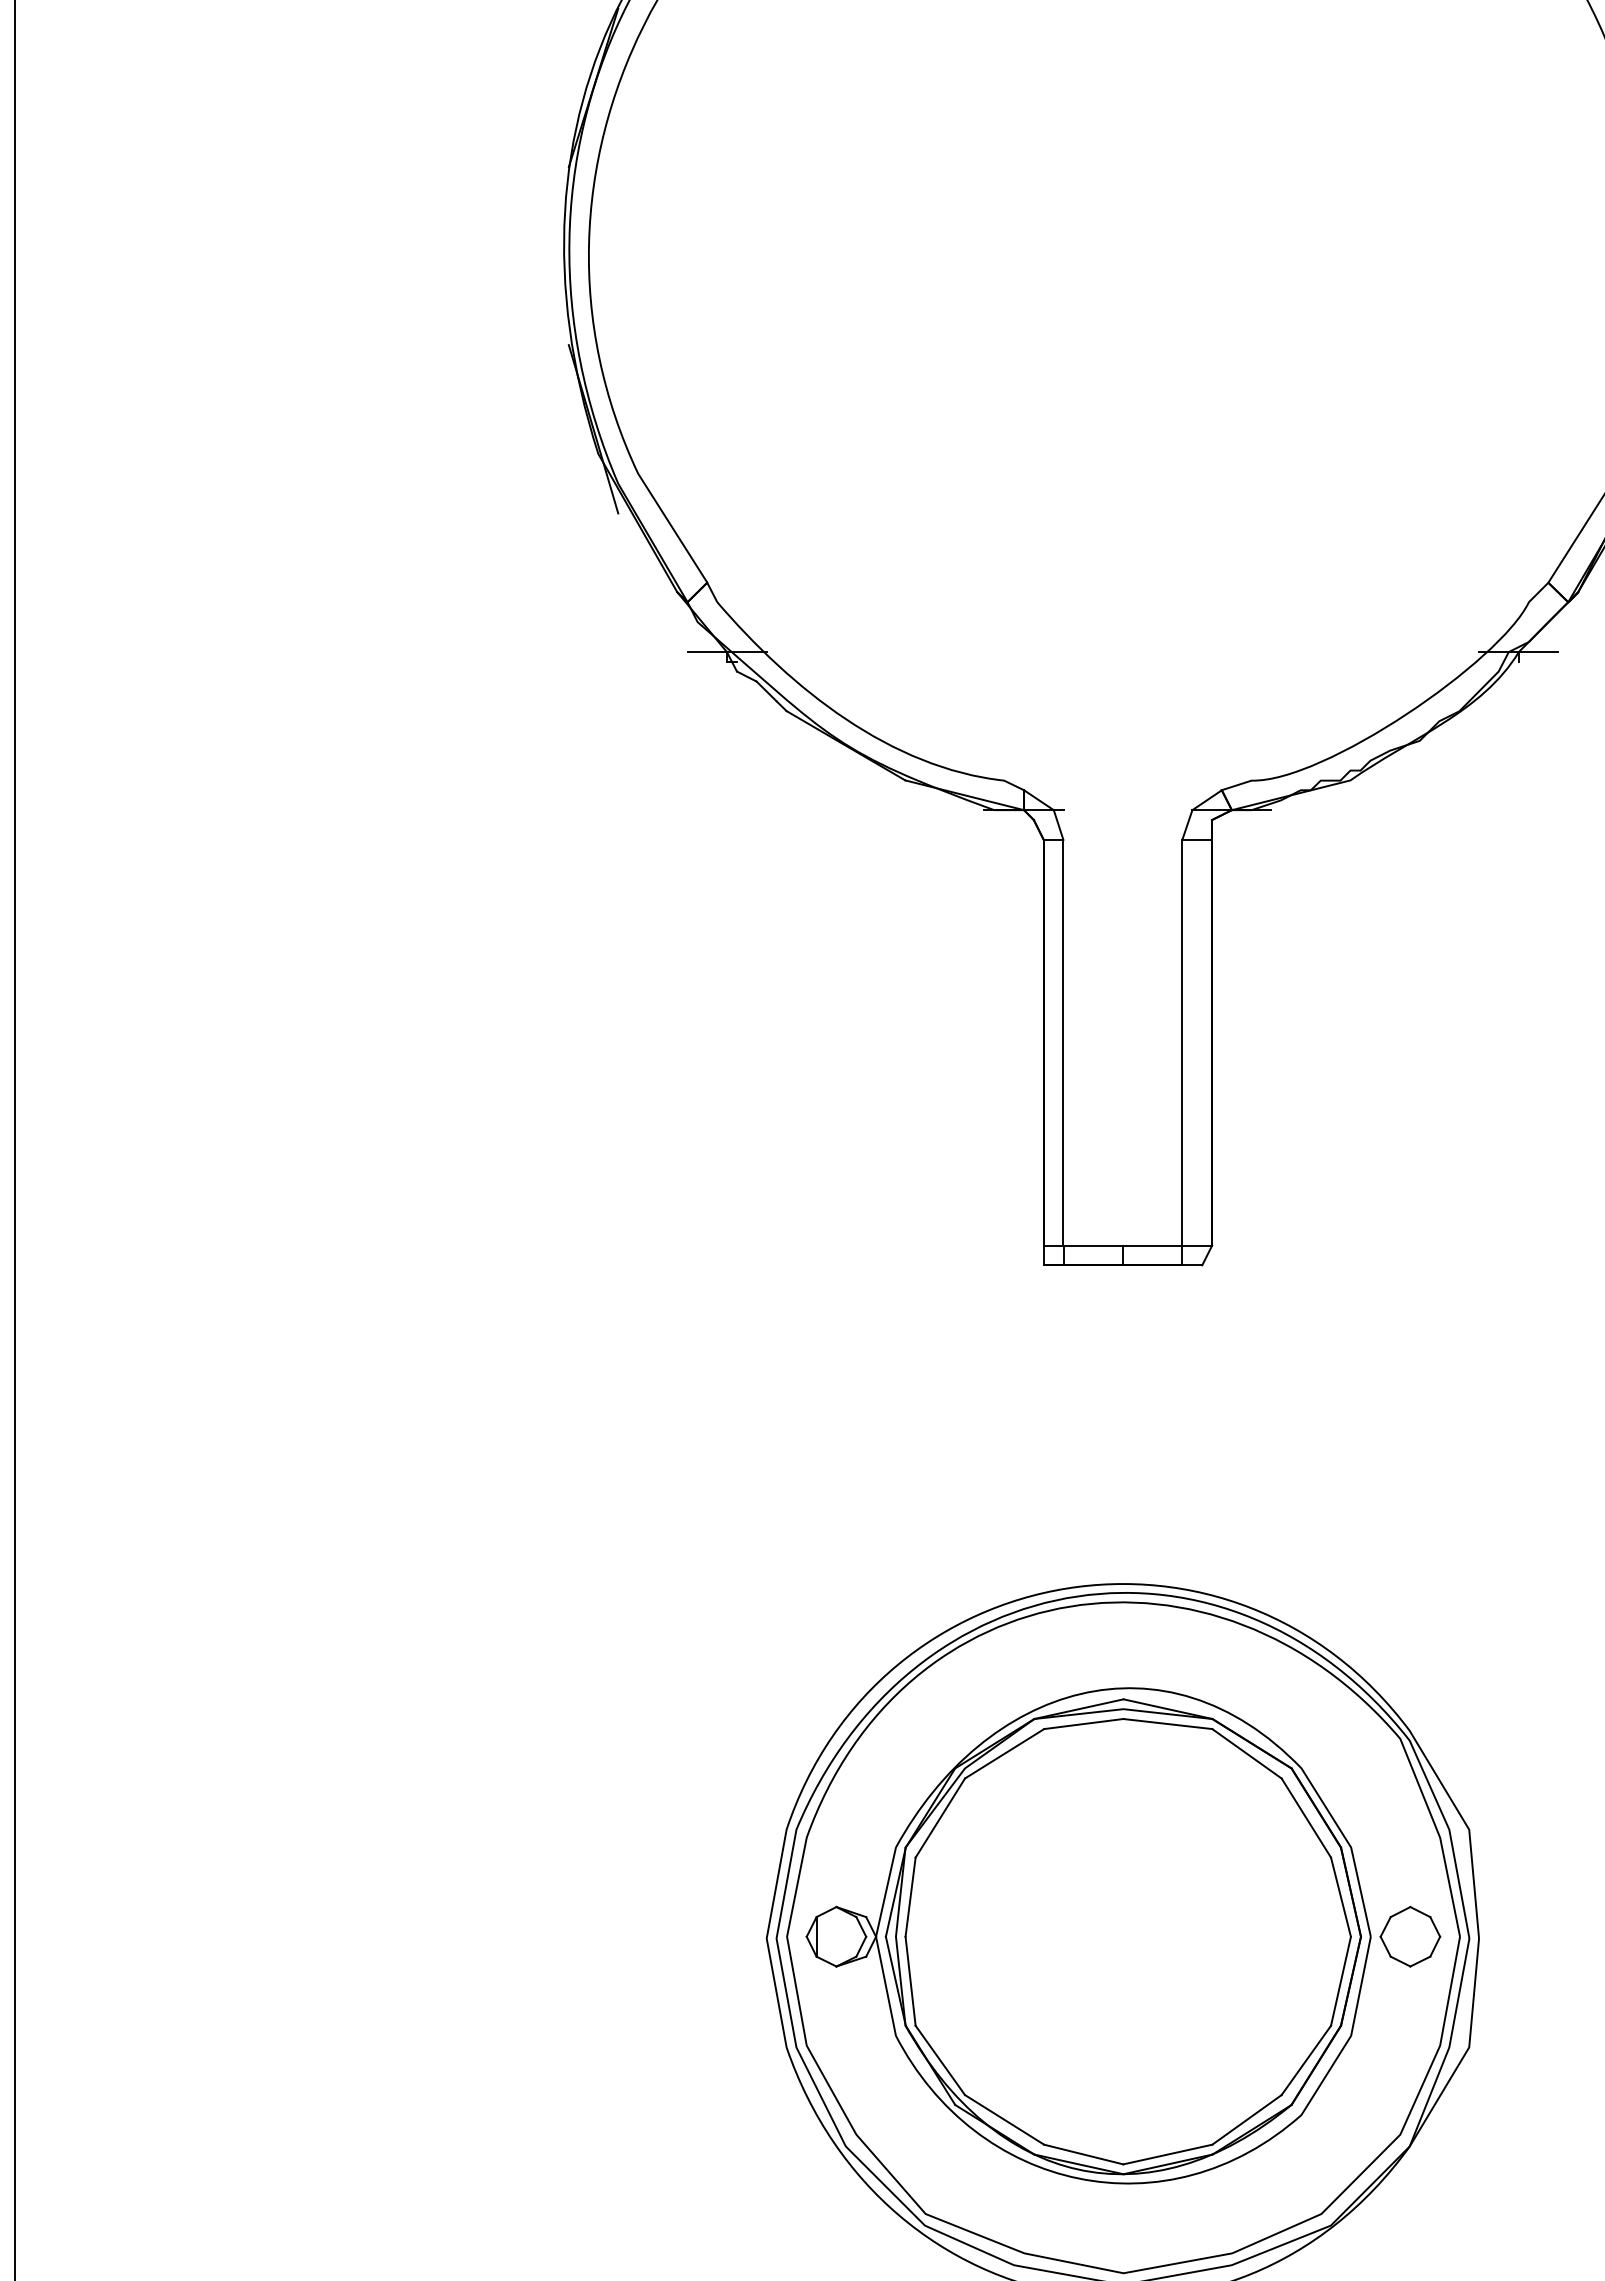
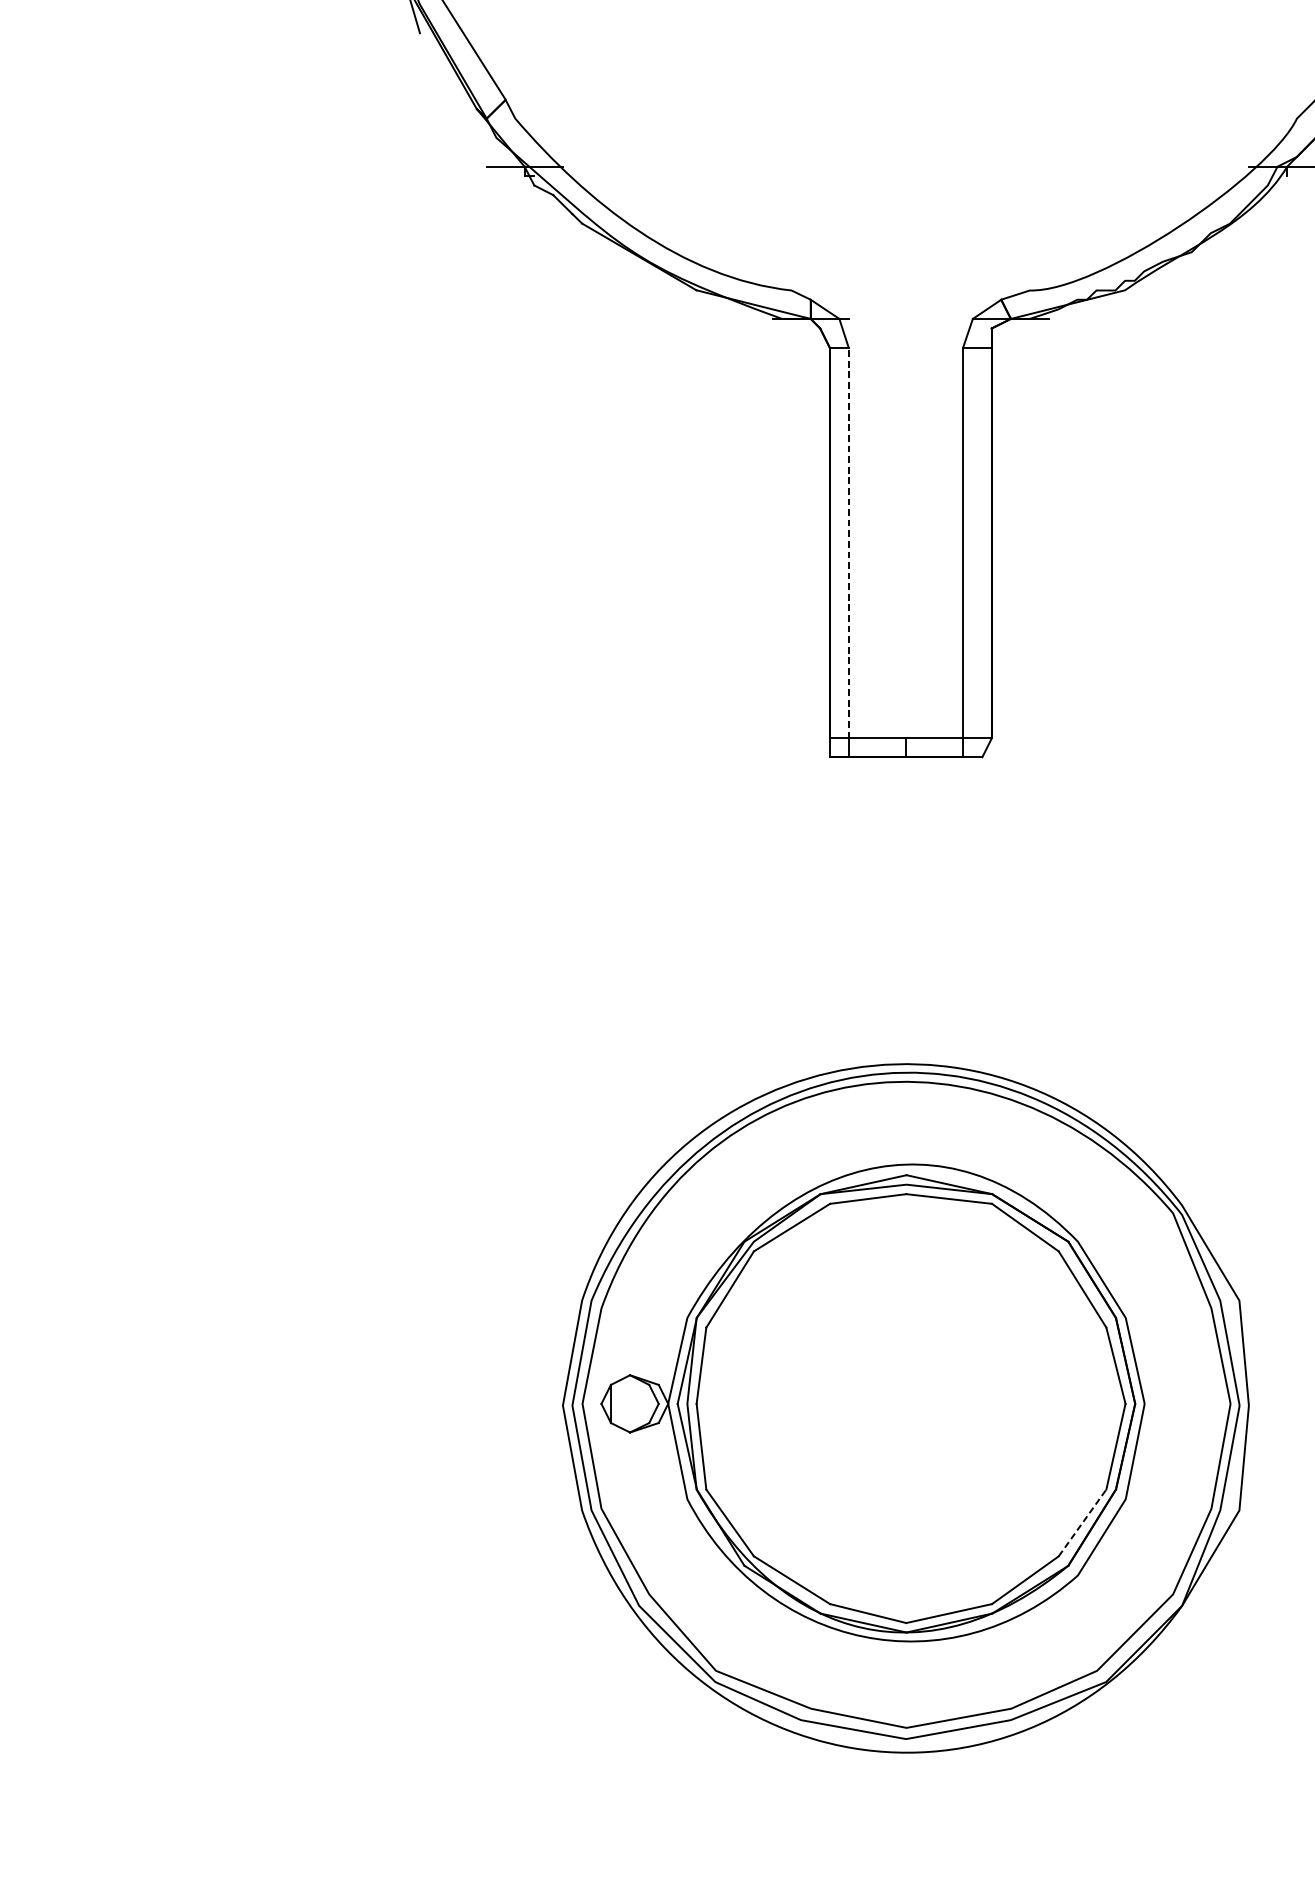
line: (1063, 1042) -> (848, 542), solid -> dashed
part: (1410, 1936) -> (1182, 1403), removed
line: (1306, 2060) -> (1082, 1523), solid -> dashed

